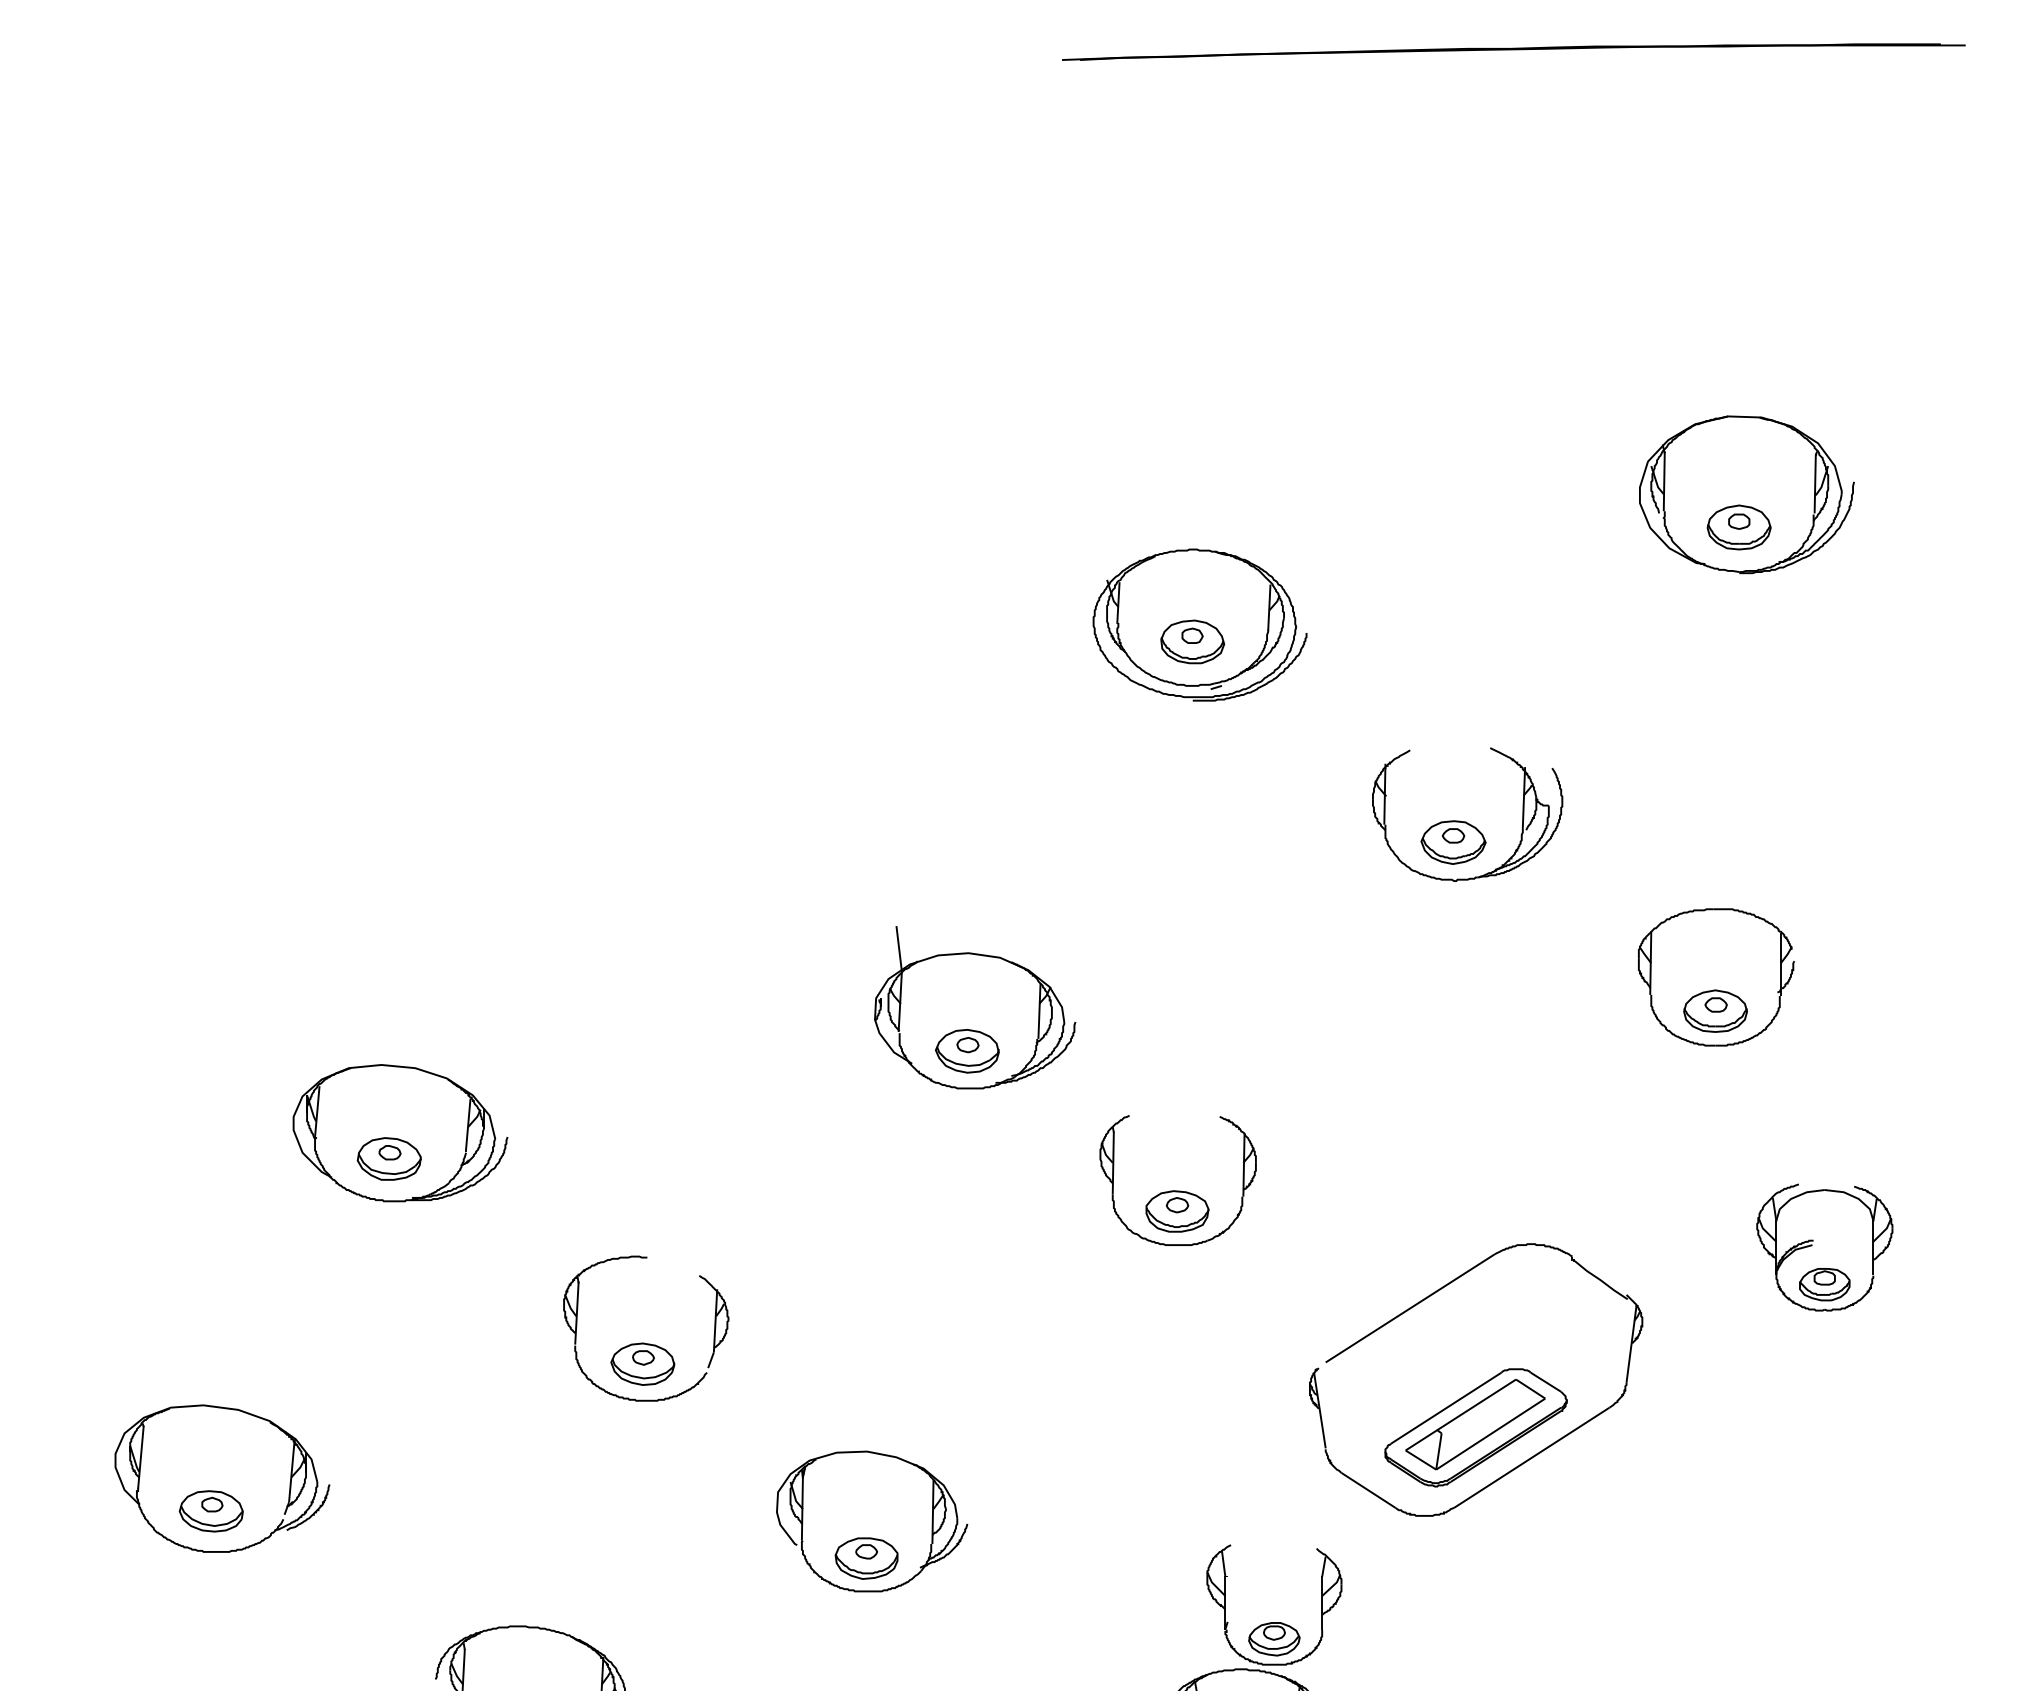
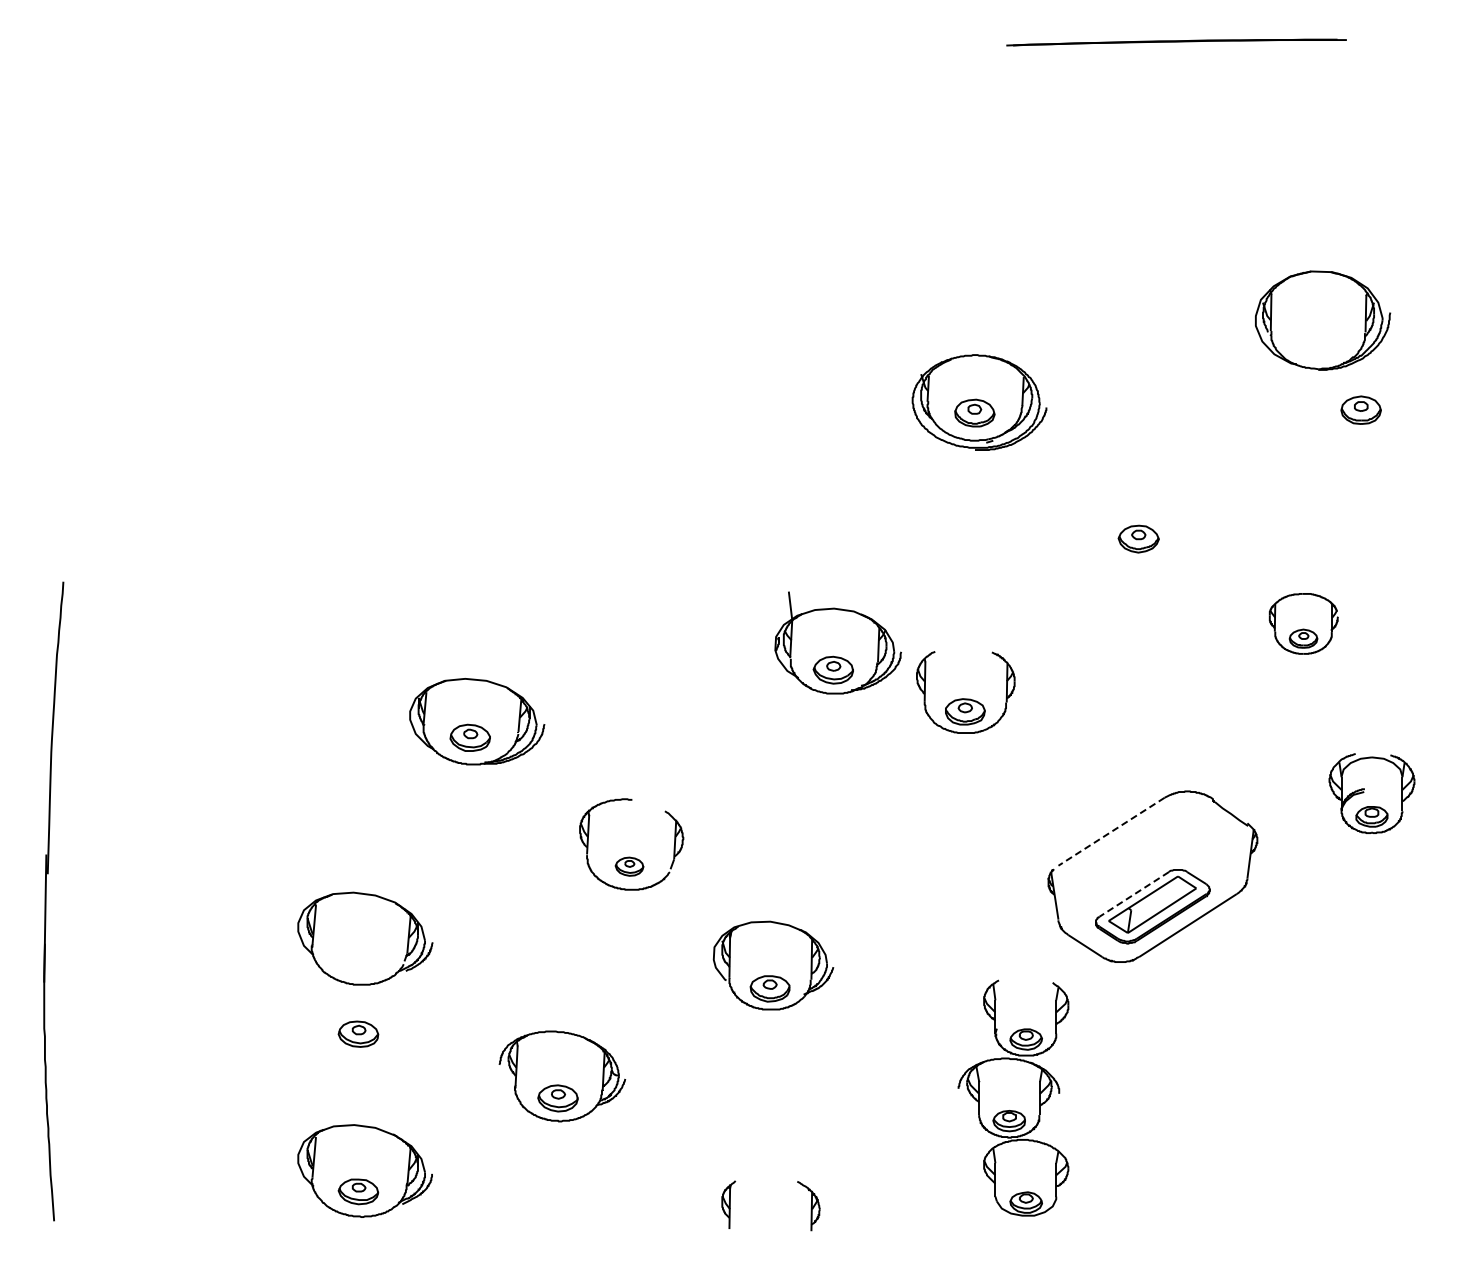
part: (1513, 51) -> (1176, 42), size x0.6
part: (1738, 526) -> (1360, 409), moved
part: (1521, 814) -> (1181, 521), removed
part: (1715, 976) -> (1303, 623), size x0.7
part: (1177, 1180) -> (965, 692), moved
line: (1410, 1309) -> (1111, 832), solid -> dashed
part: (642, 1363) -> (629, 866), size x0.7
line: (1445, 1408) -> (1133, 894), solid -> dashed
part: (211, 1510) -> (358, 1033), moved

